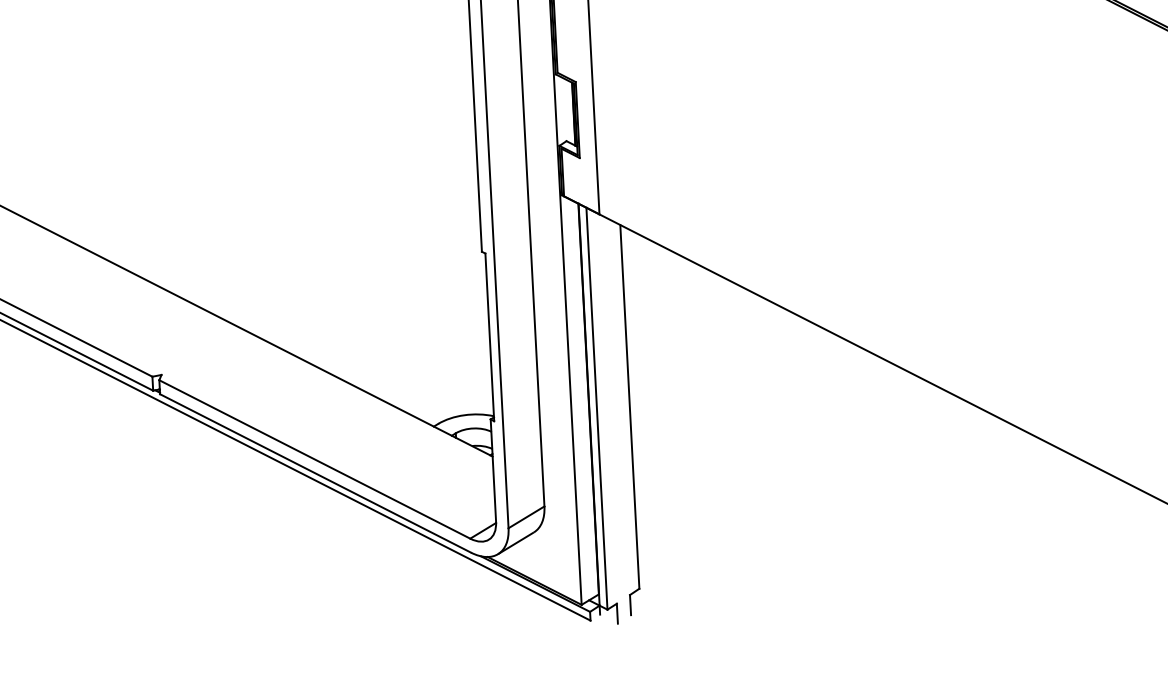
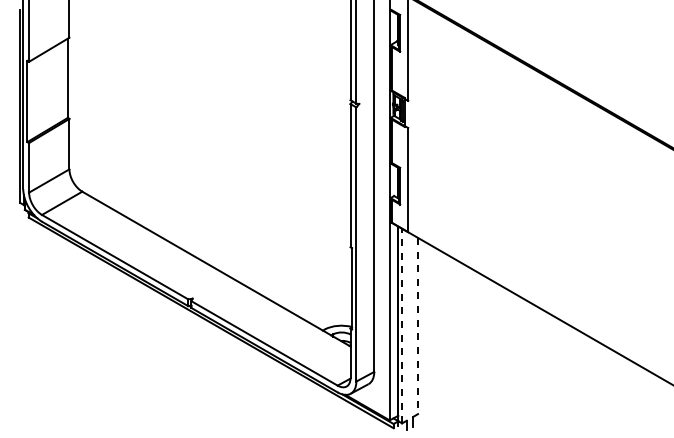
line: (597, 407) -> (402, 325), solid -> dashed
line: (630, 407) -> (418, 326), solid -> dashed

